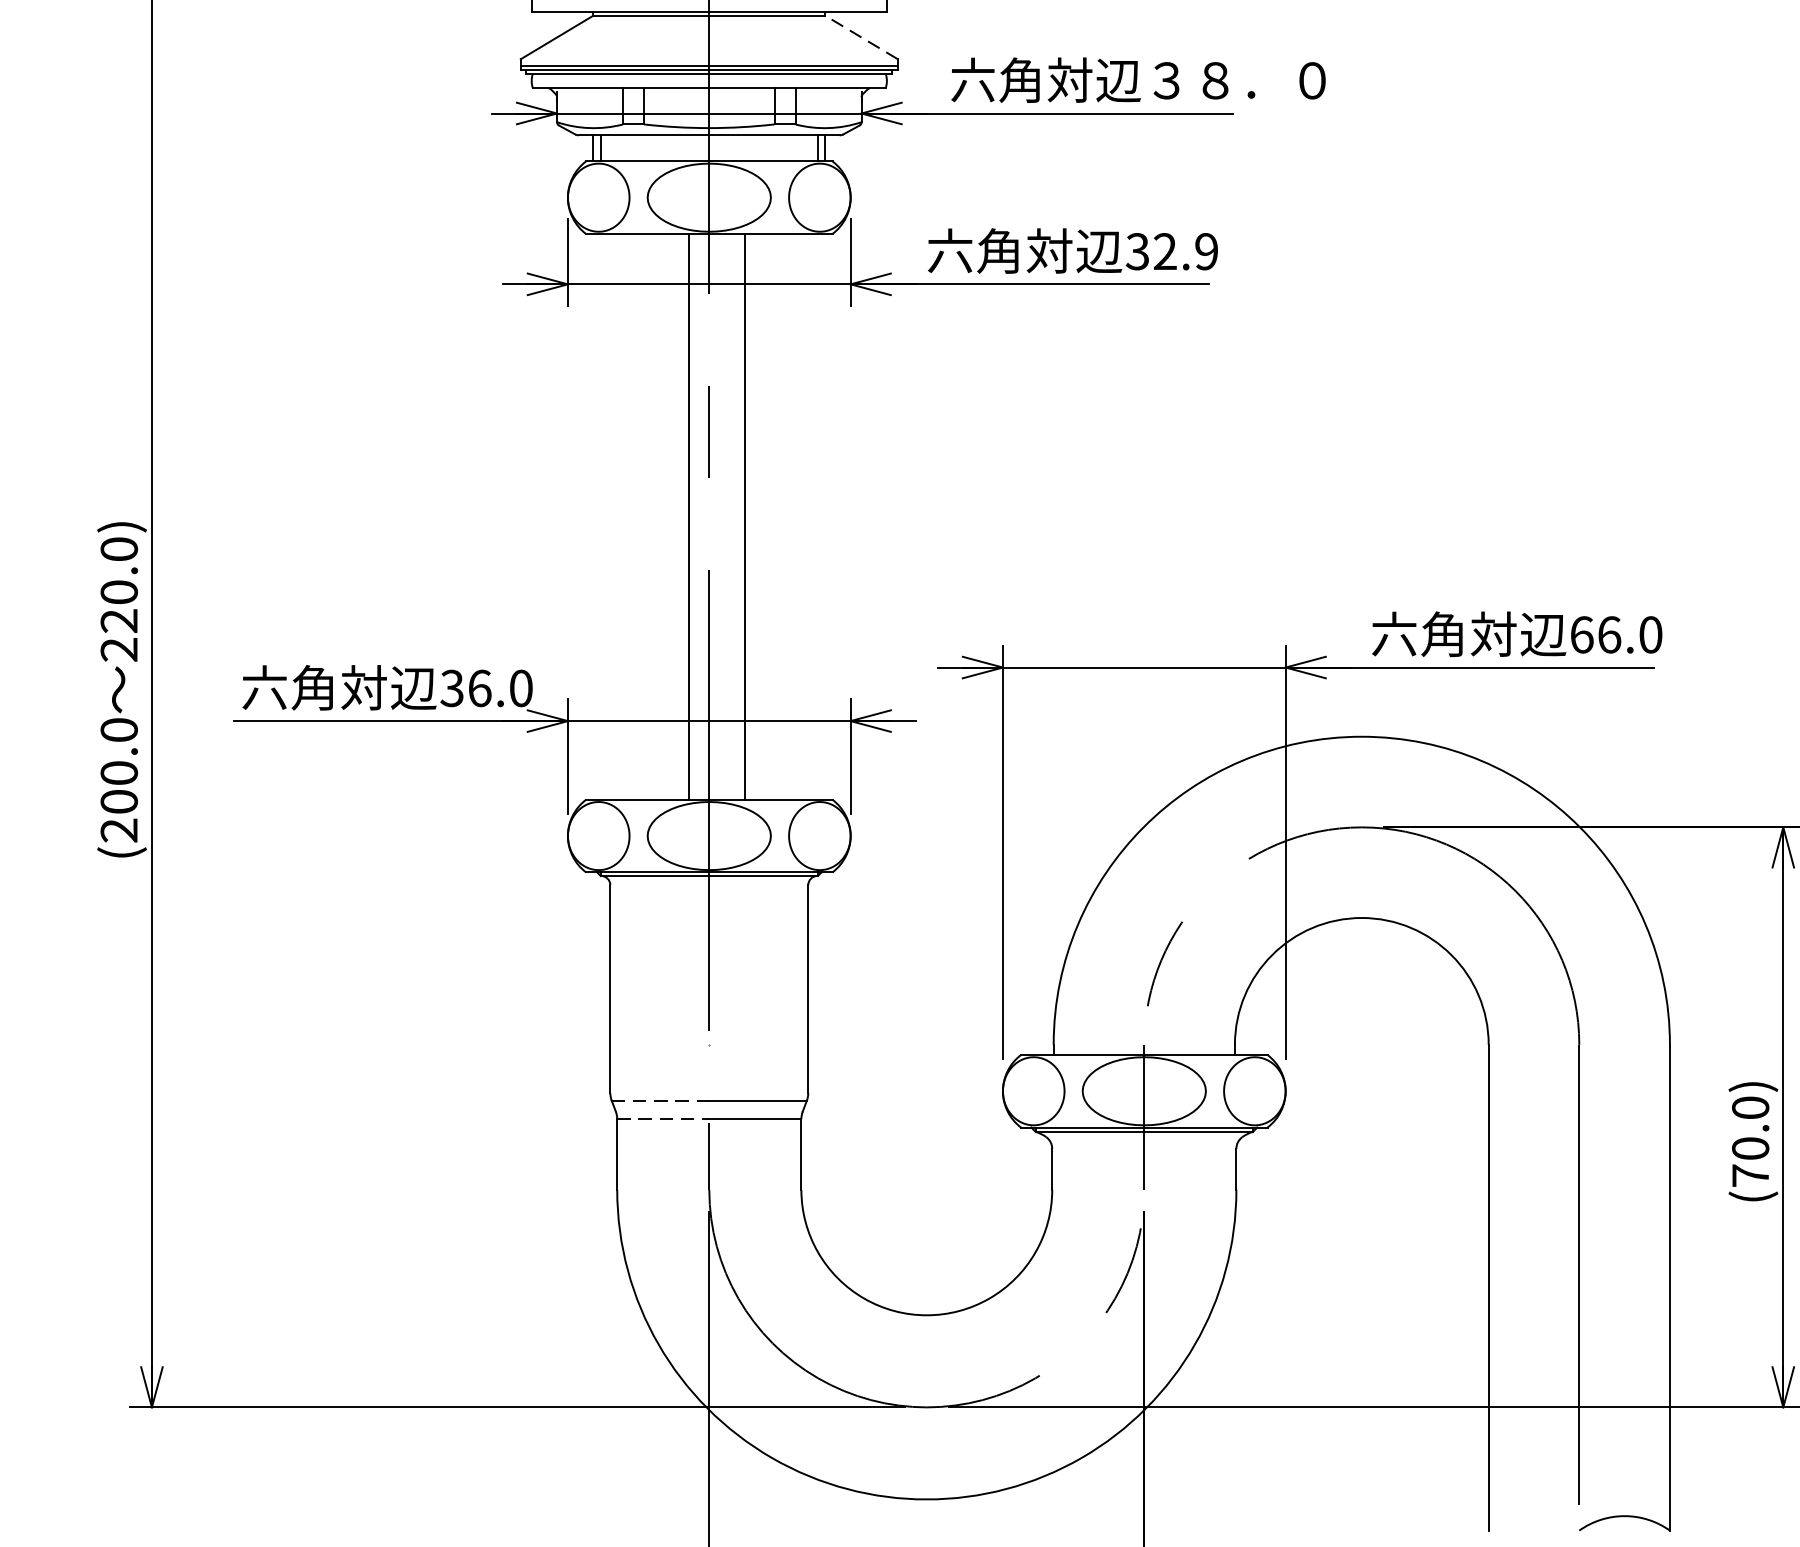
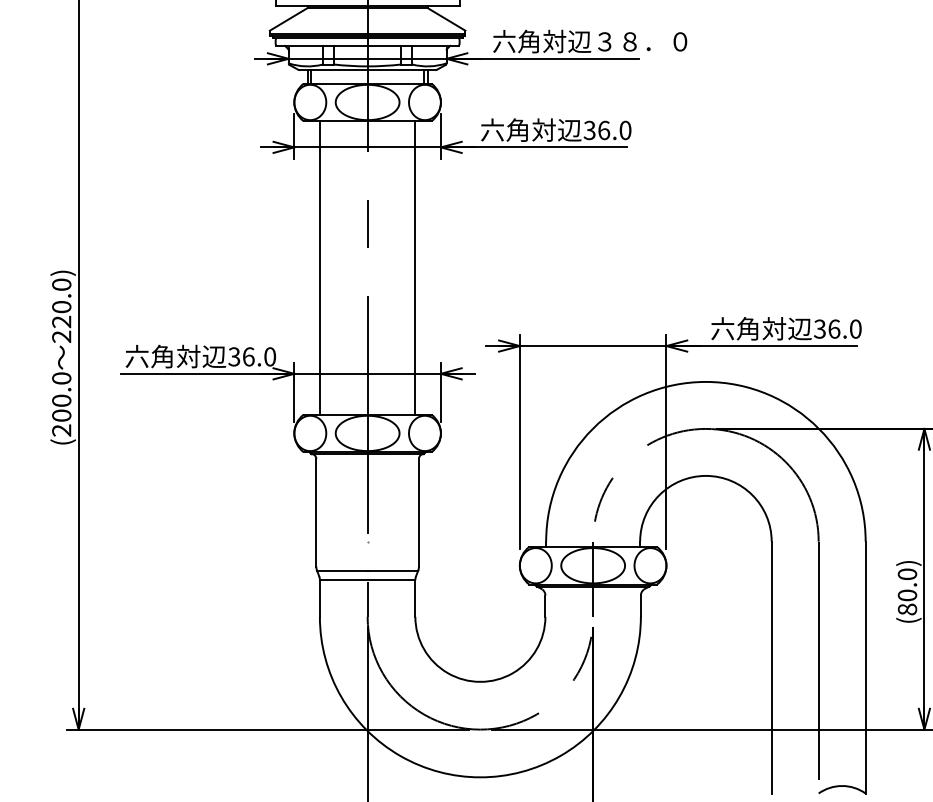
line: (861, 37) -> (446, 19), dashed -> solid
text: (1185, 251) -> (614, 130), 32.9 -> 36.0
line: (687, 515) -> (319, 267), moved
line: (745, 515) -> (415, 267), moved
text: (1582, 633) -> (820, 328), 66.0 -> 36.0
line: (660, 1100) -> (342, 570), dashed -> solid
line: (662, 1119) -> (343, 580), dashed -> solid
text: (1750, 1175) -> (907, 609), (70.0) -> (80.0)

